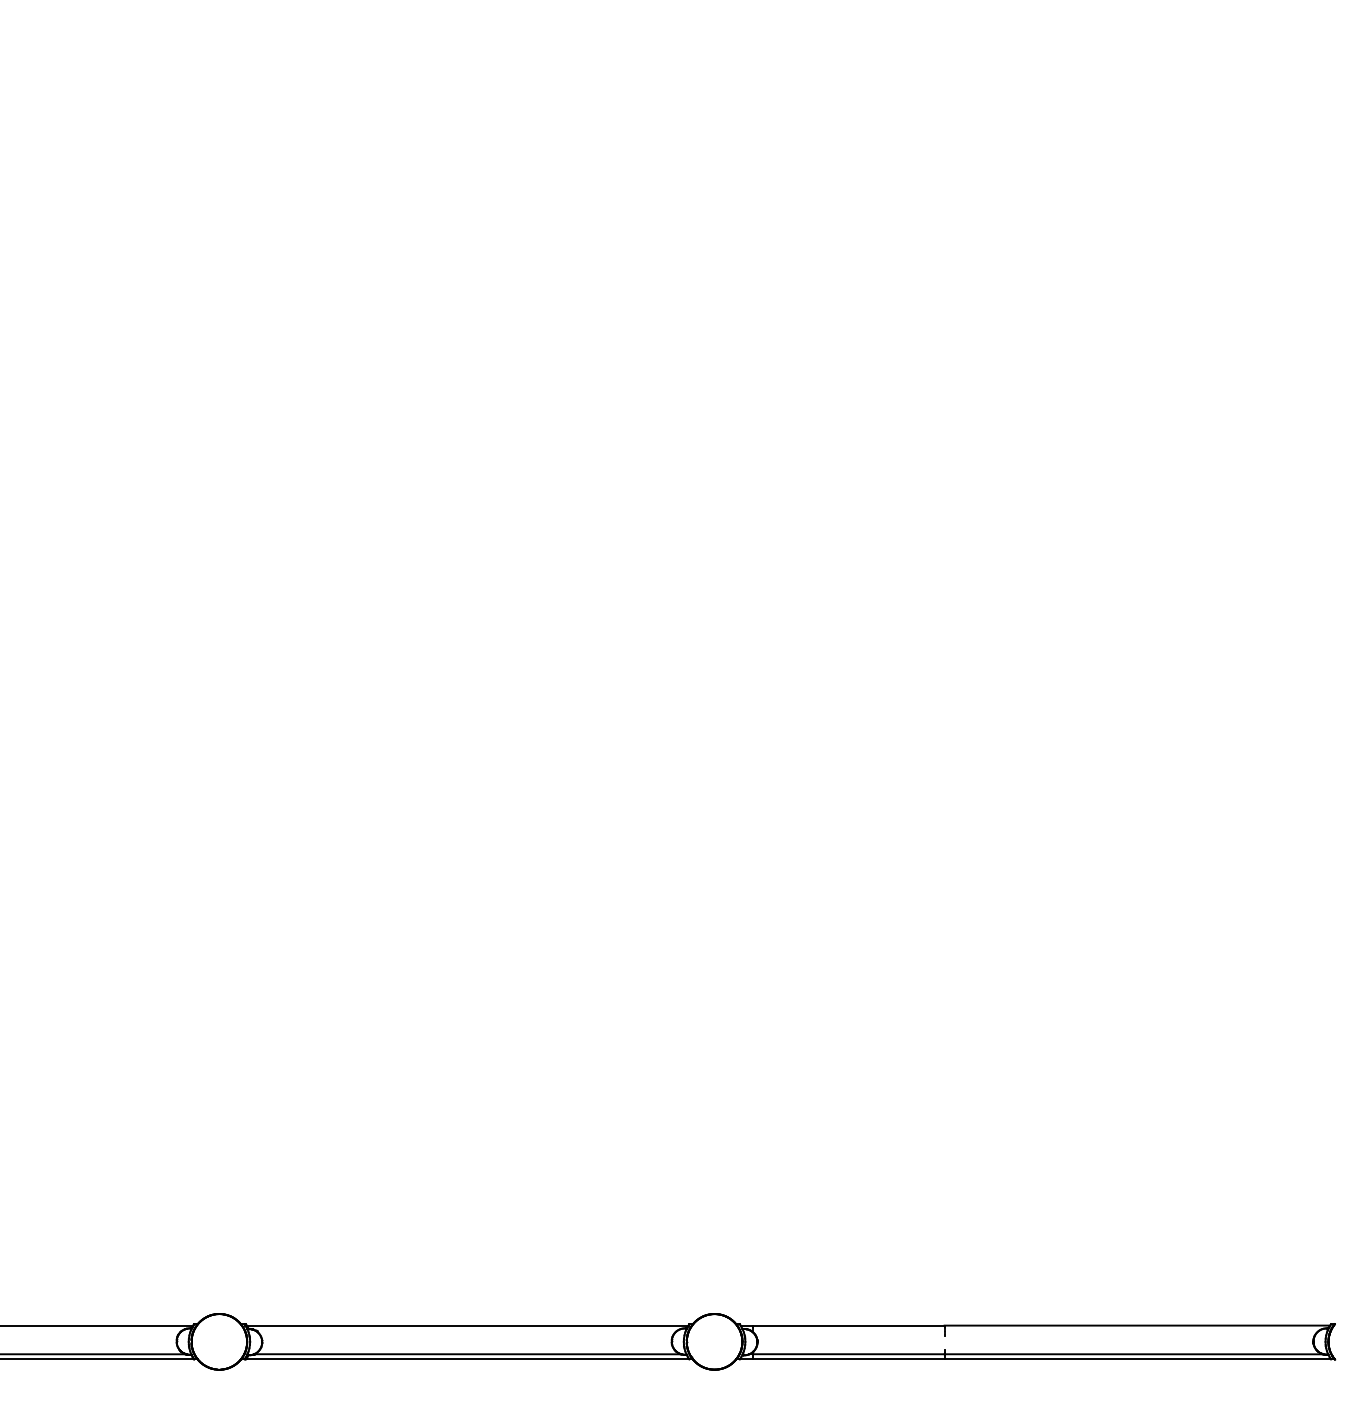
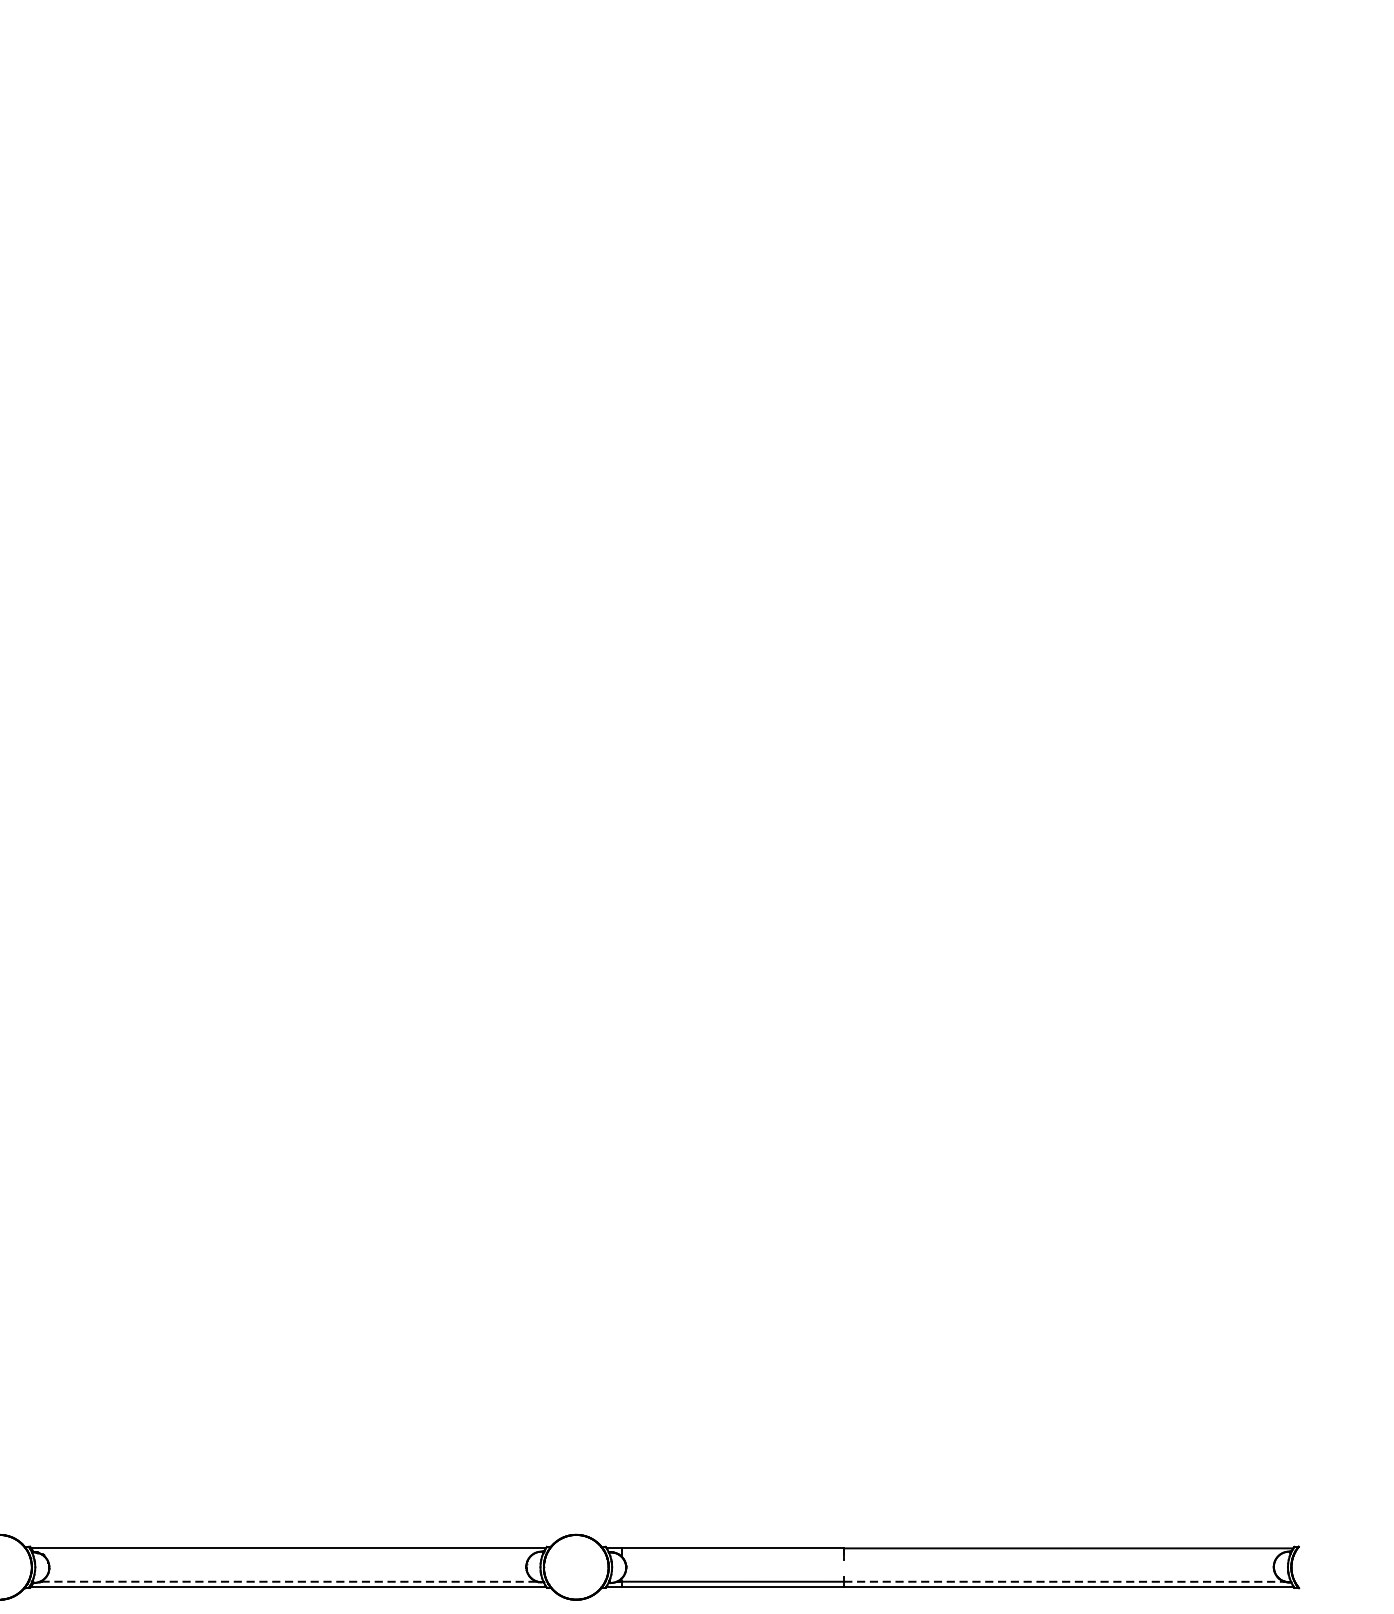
line: (469, 1354) -> (290, 1582), solid -> dashed
line: (1134, 1354) -> (1065, 1582), solid -> dashed

